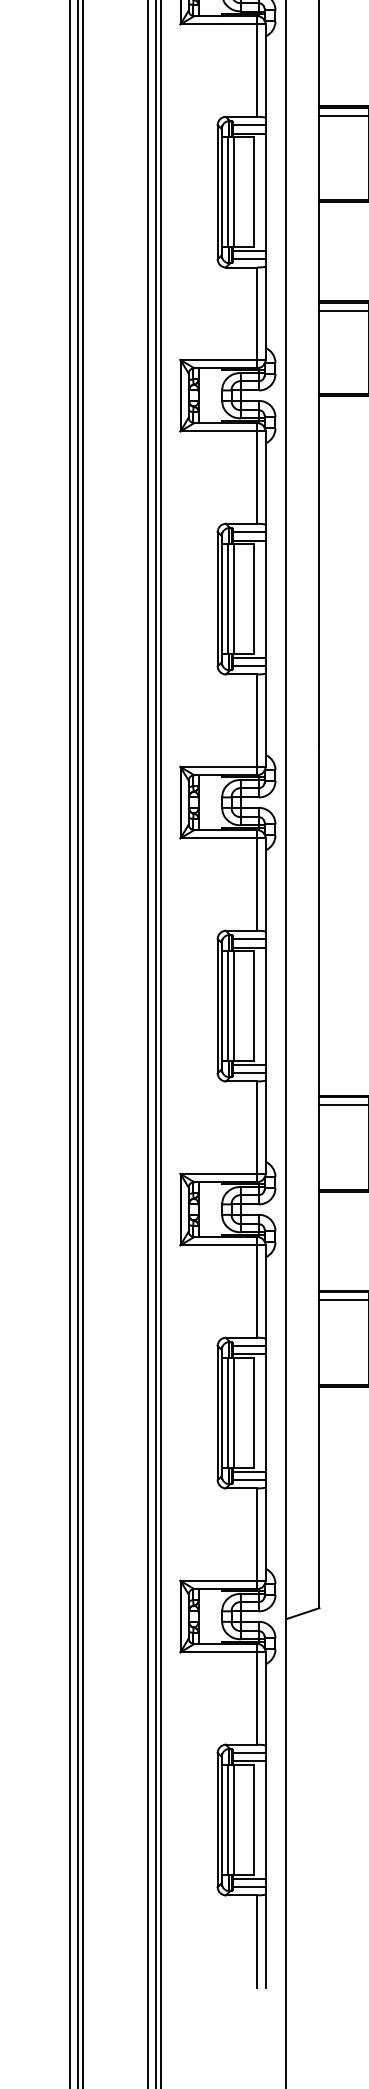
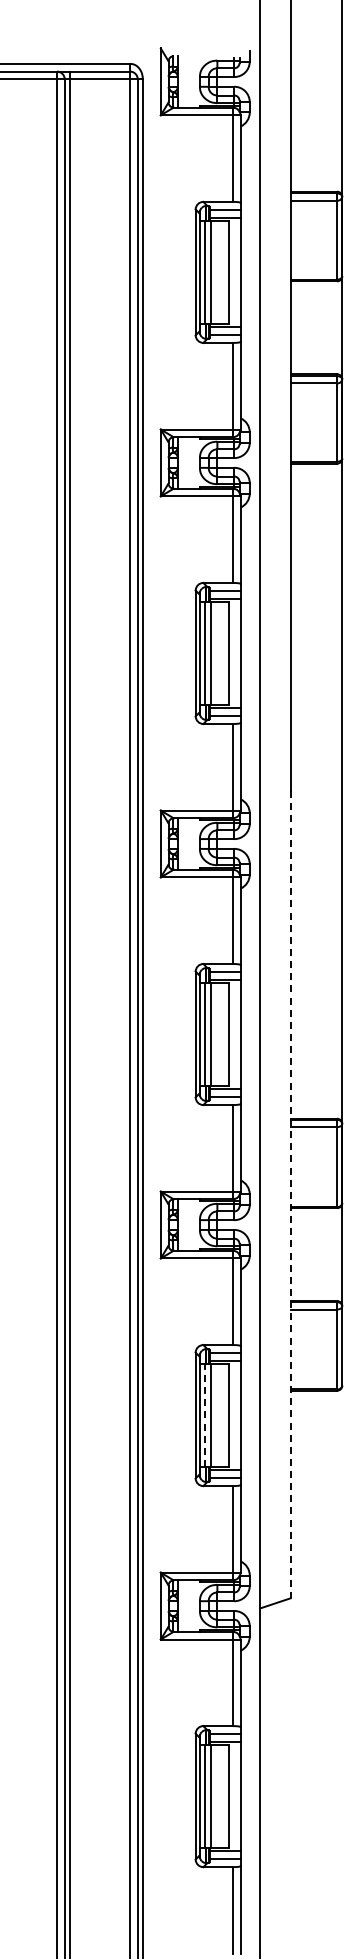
line: (318, 1178) -> (290, 1195), solid -> dashed
line: (228, 1413) -> (205, 1415), solid -> dashed

